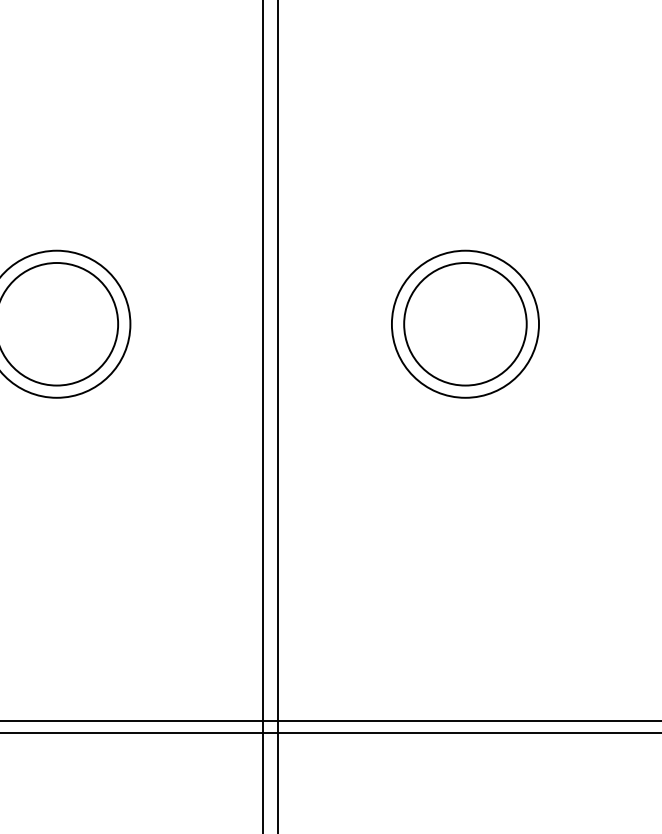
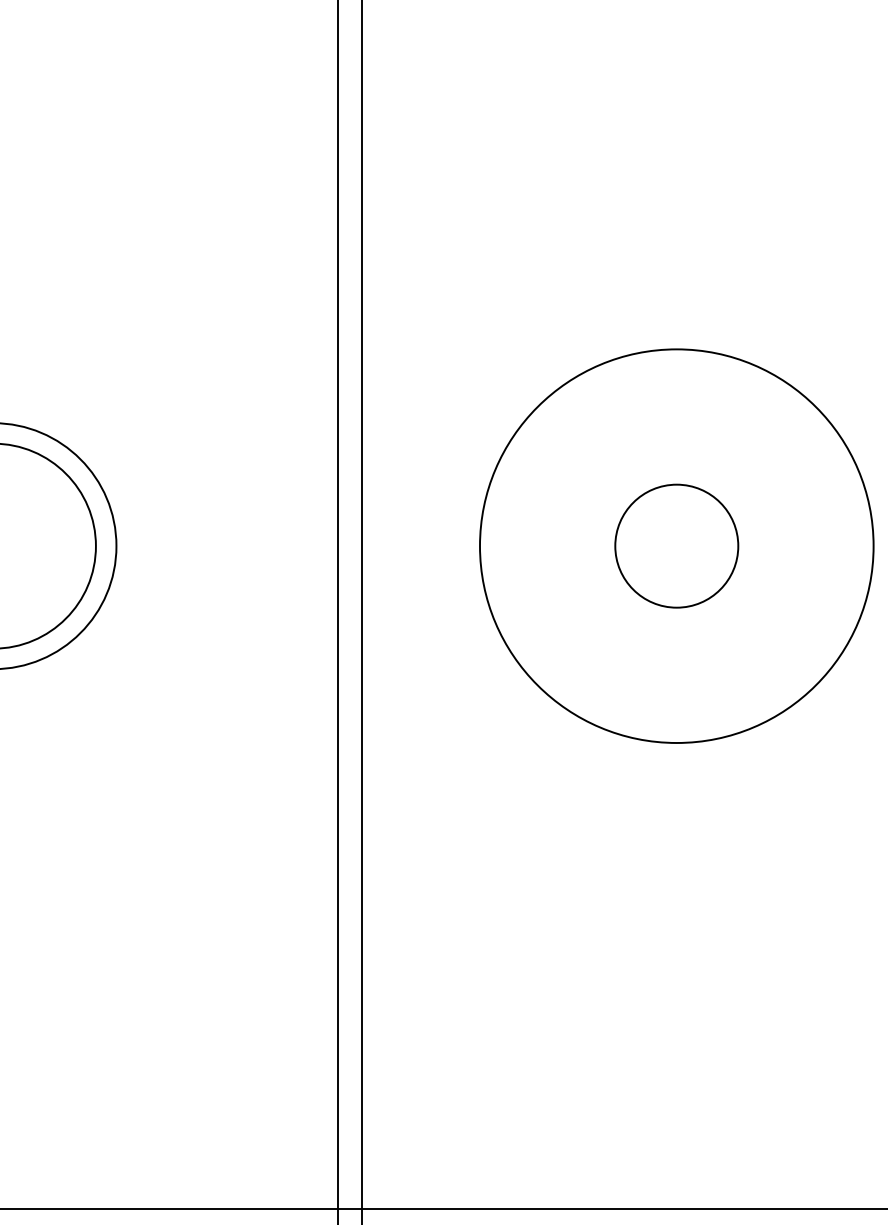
circle: (465, 323) -> (676, 544), size x0.6
circle: (465, 323) -> (676, 544), size x1.6

